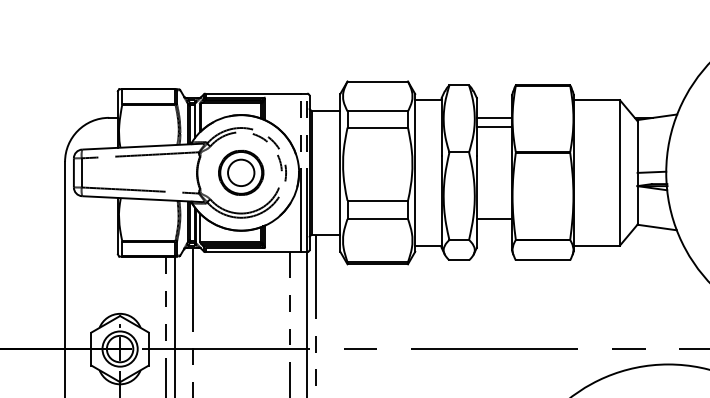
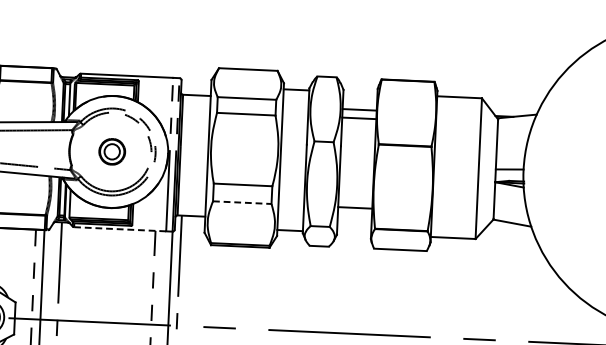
part: (241, 172) -> (112, 151), size x0.6
line: (378, 219) -> (242, 203), solid -> dashed
line: (253, 252) -> (120, 229), solid -> dashed

